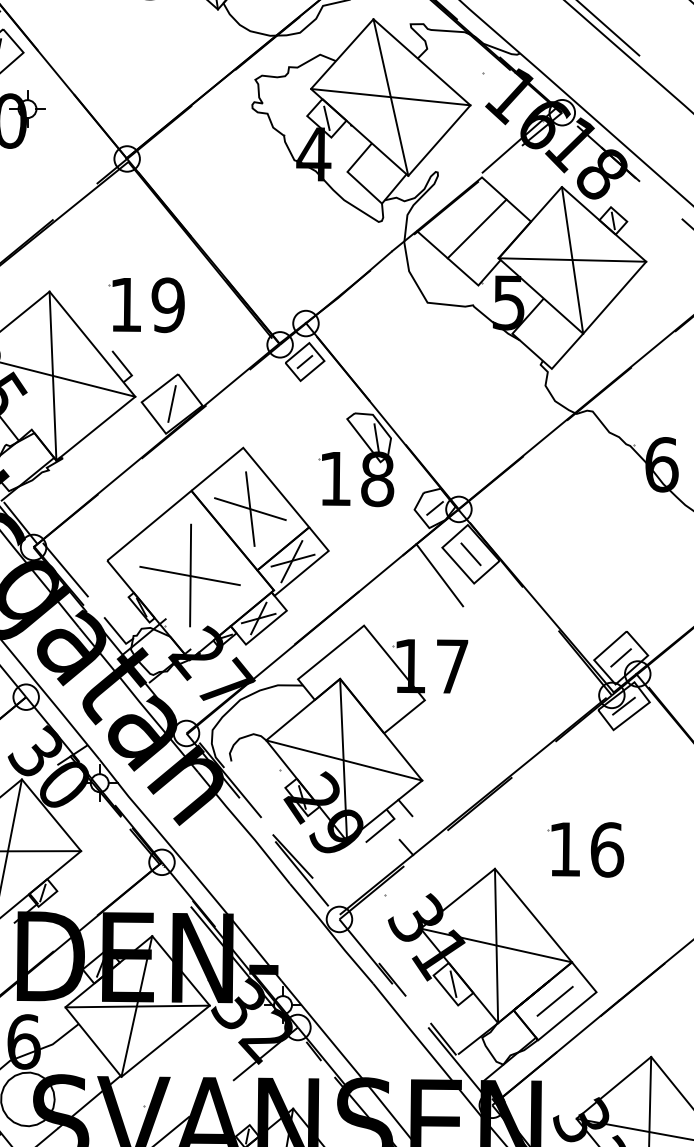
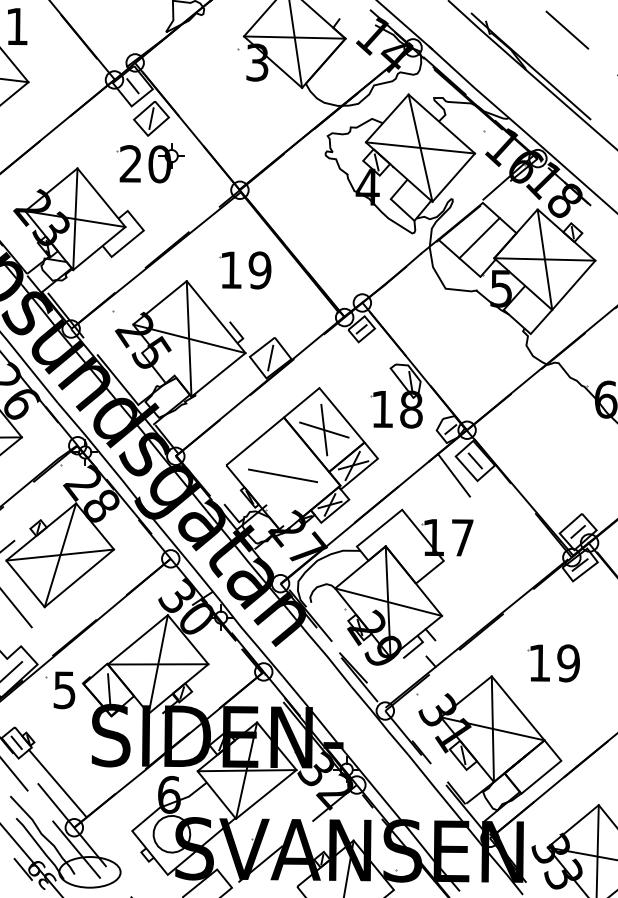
part: (146, 305) -> (245, 270), moved
line: (65, 569) -> (197, 471), removed
line: (190, 575) -> (283, 475), removed
text: (606, 850) -> (568, 663), 16 -> 19
line: (555, 1000) -> (533, 766), removed

